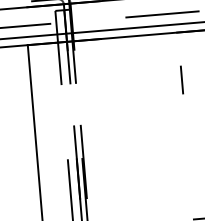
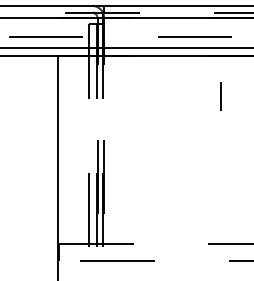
line: (181, 79) -> (220, 96), moved

